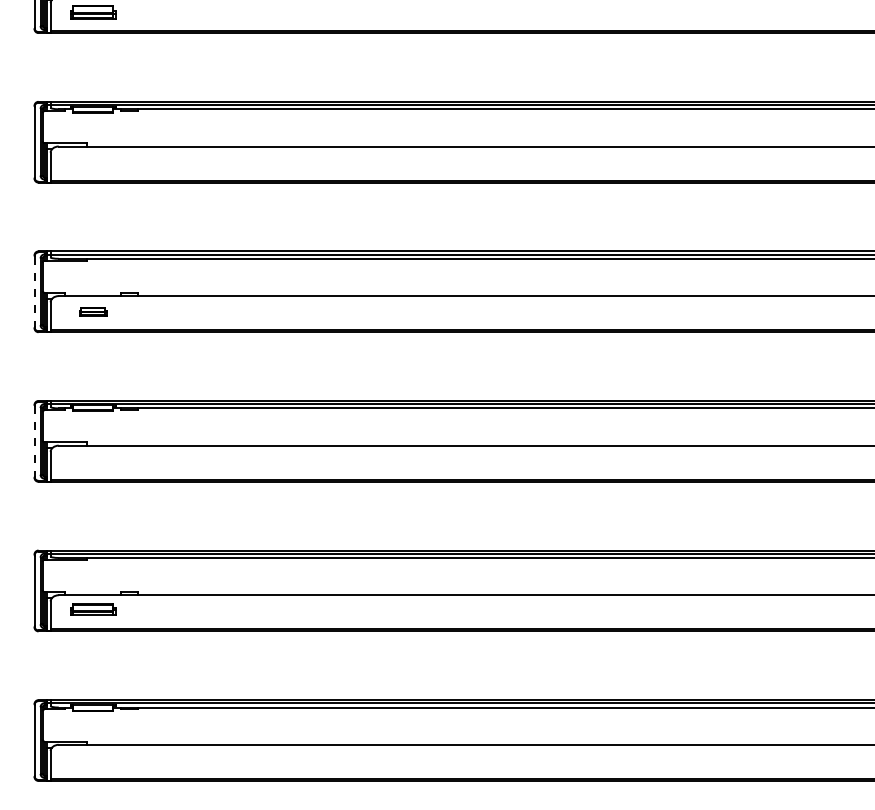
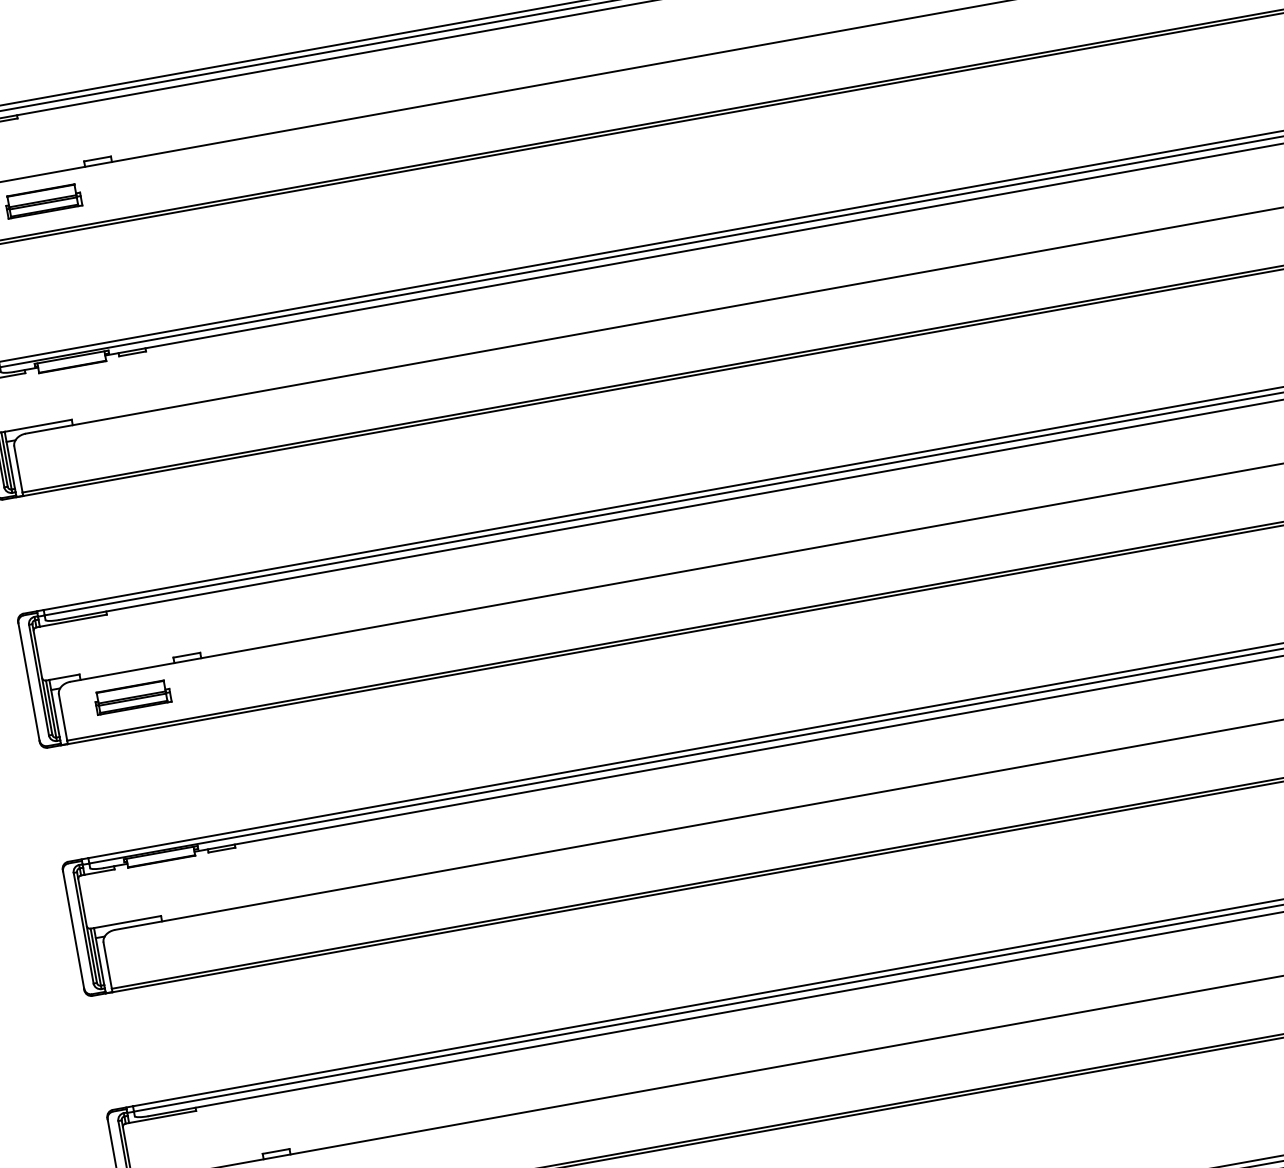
line: (34, 292) -> (29, 683), dashed -> solid
part: (93, 311) -> (132, 696), size x1.67
line: (34, 441) -> (73, 930), dashed -> solid

